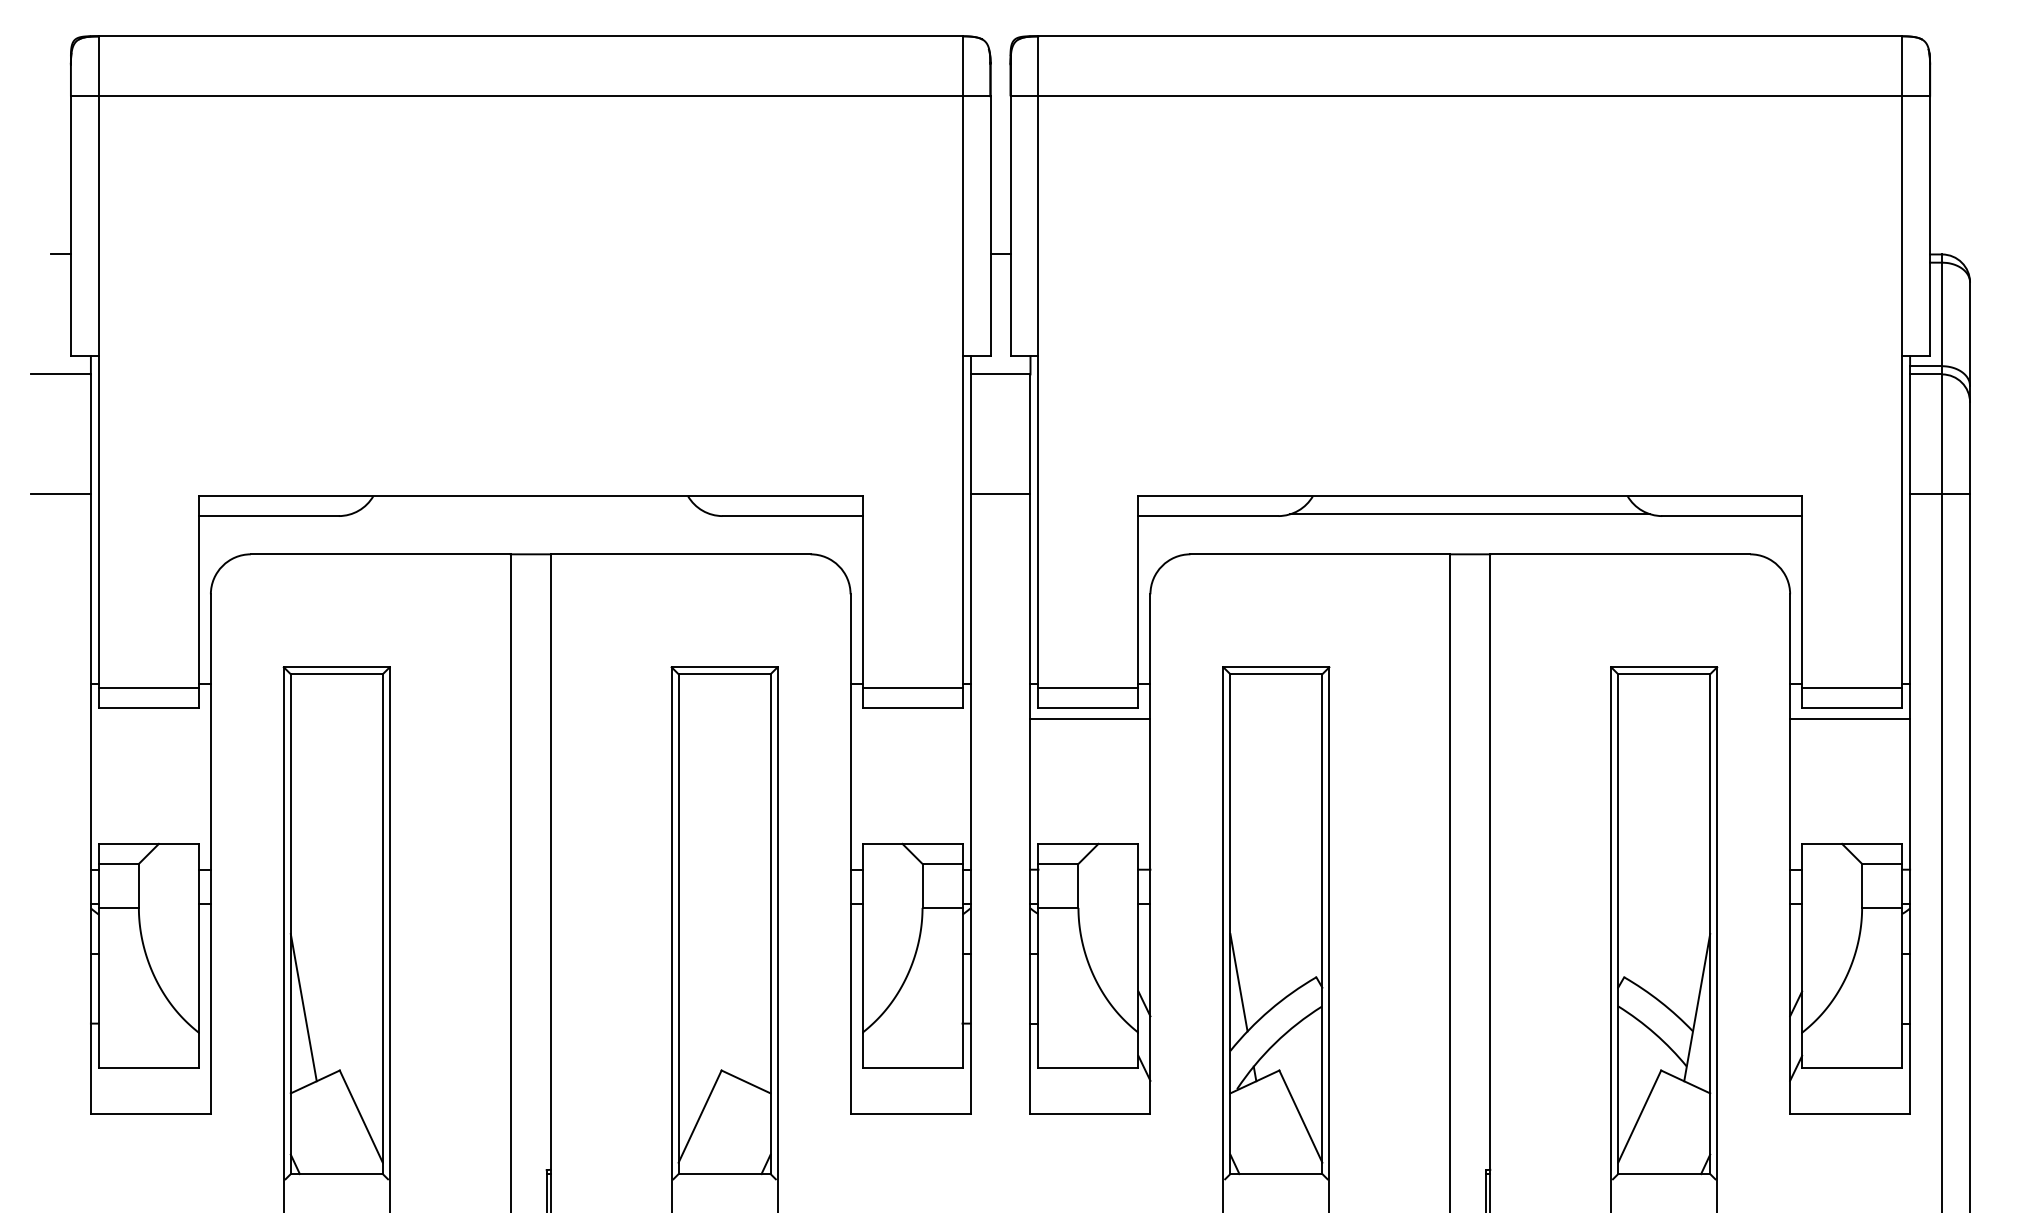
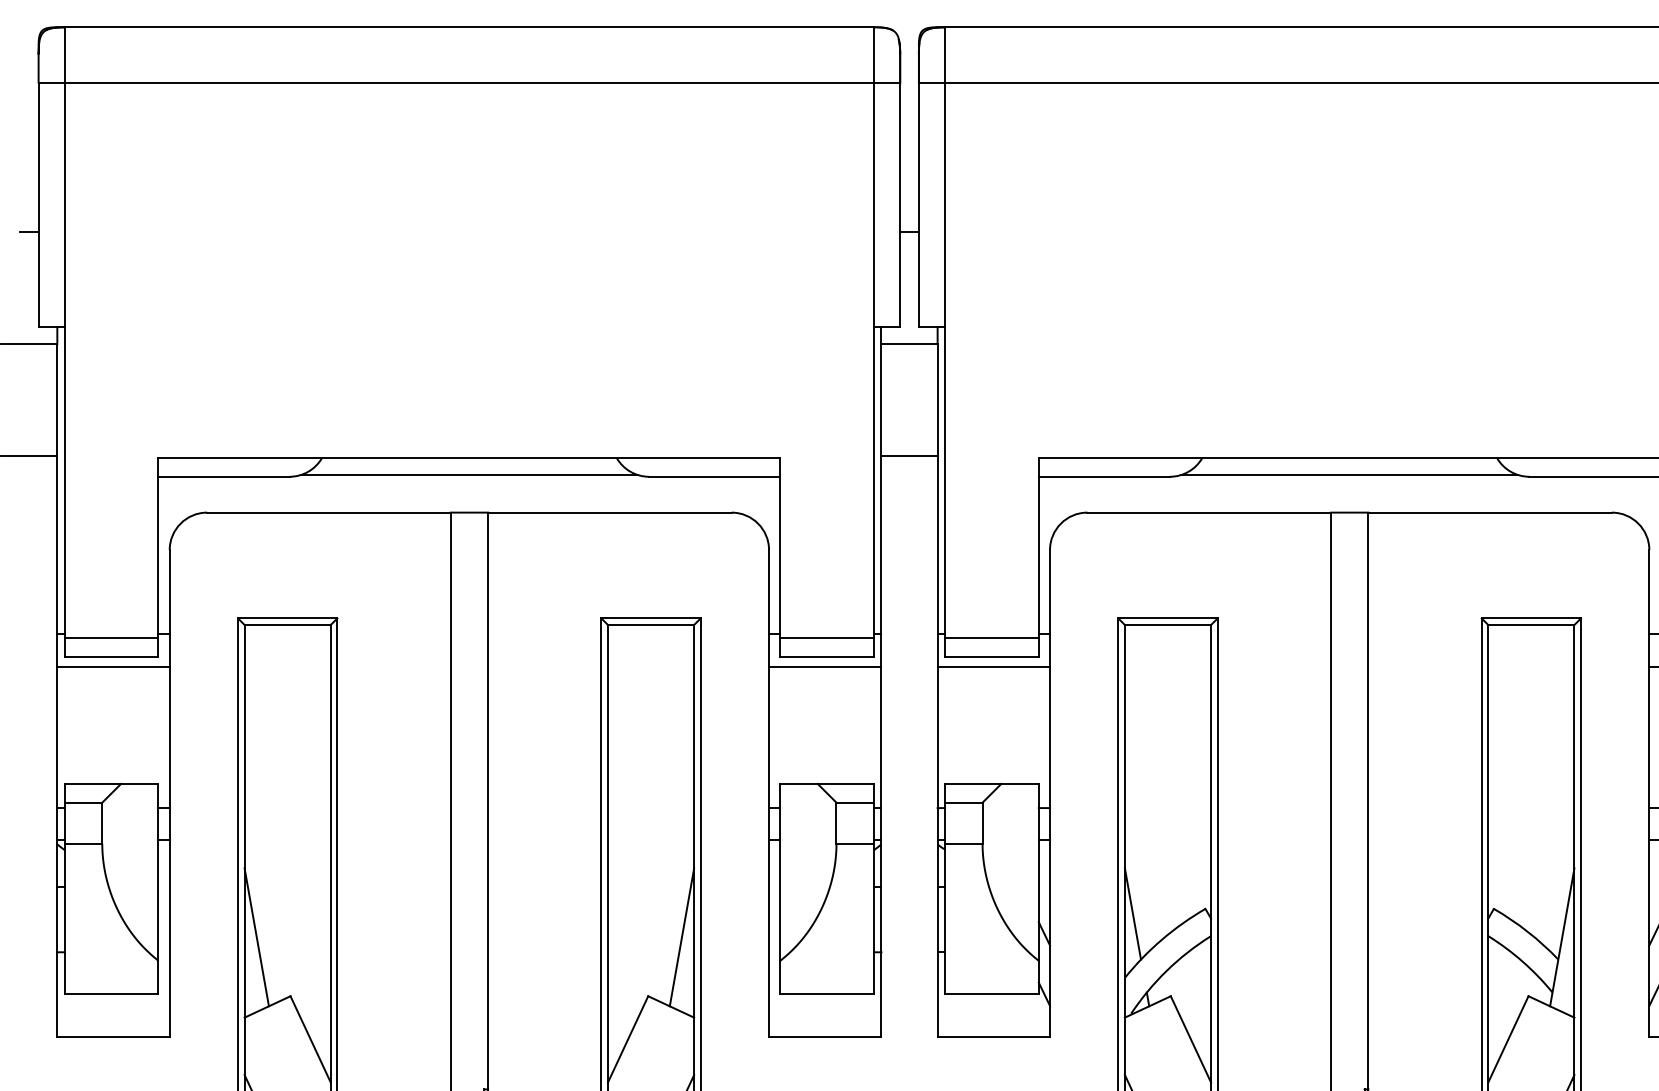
line: (530, 514) -> (469, 475), added
line: (150, 718) -> (113, 666), added
line: (910, 718) -> (825, 666), added
line: (757, 1007) -> (681, 937), added

